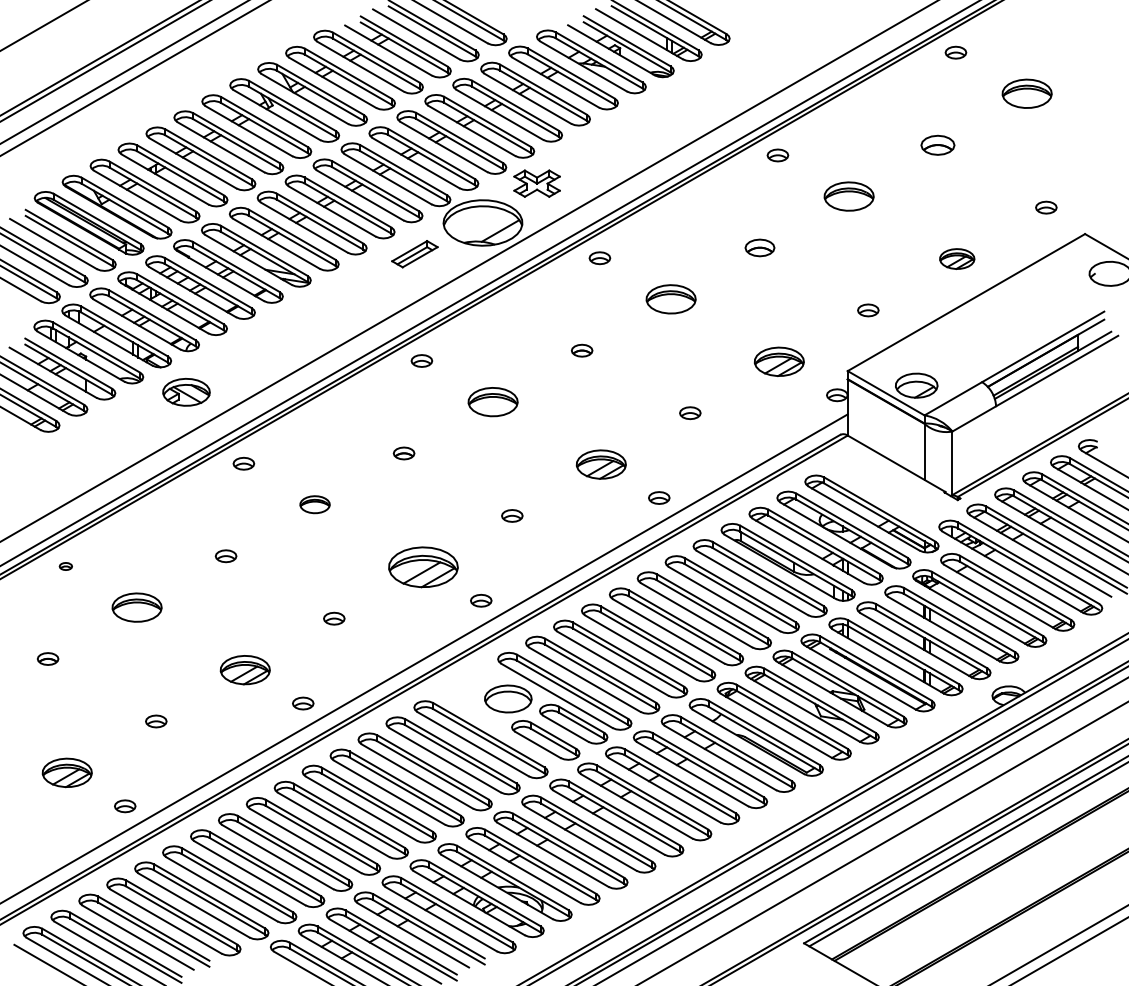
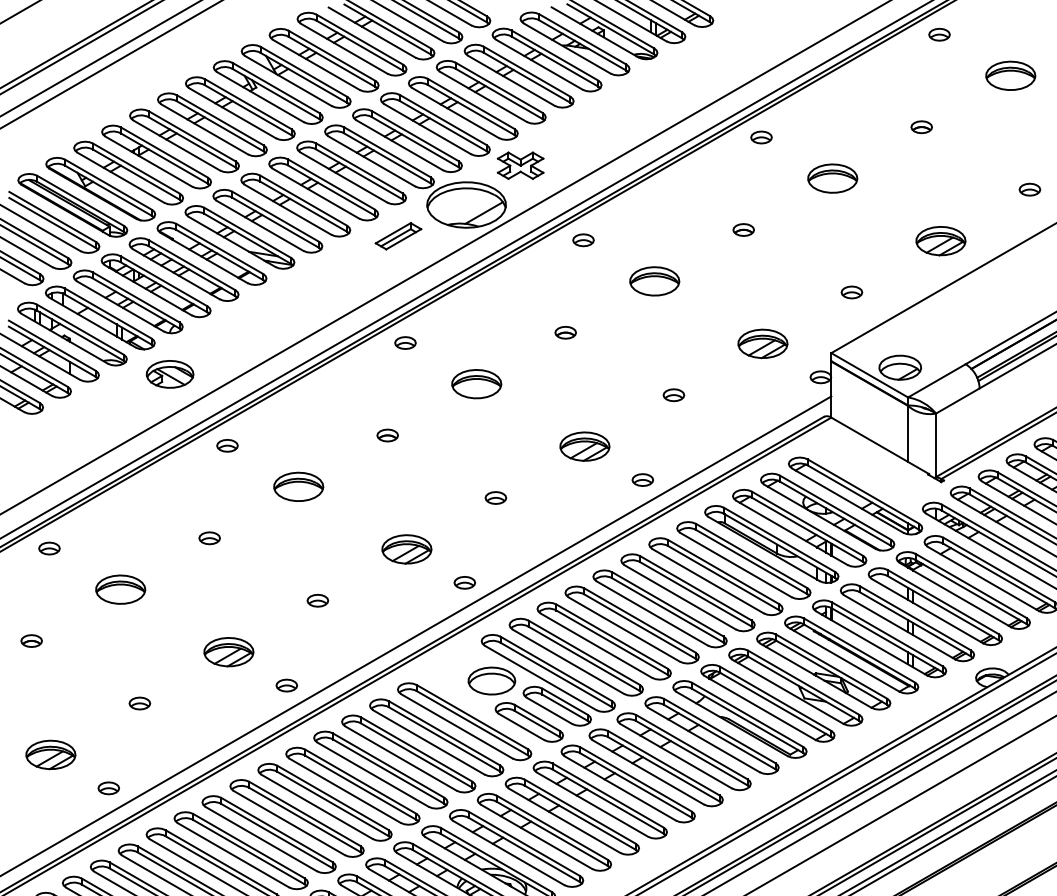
part: (938, 144) -> (922, 126), size x0.62
part: (760, 247) -> (744, 229), size x0.71
part: (956, 258) -> (940, 240), size x1.43
part: (314, 504) -> (298, 486), size x1.67
part: (65, 566) -> (49, 548), size x1.67
part: (422, 567) -> (406, 549), size x0.71

